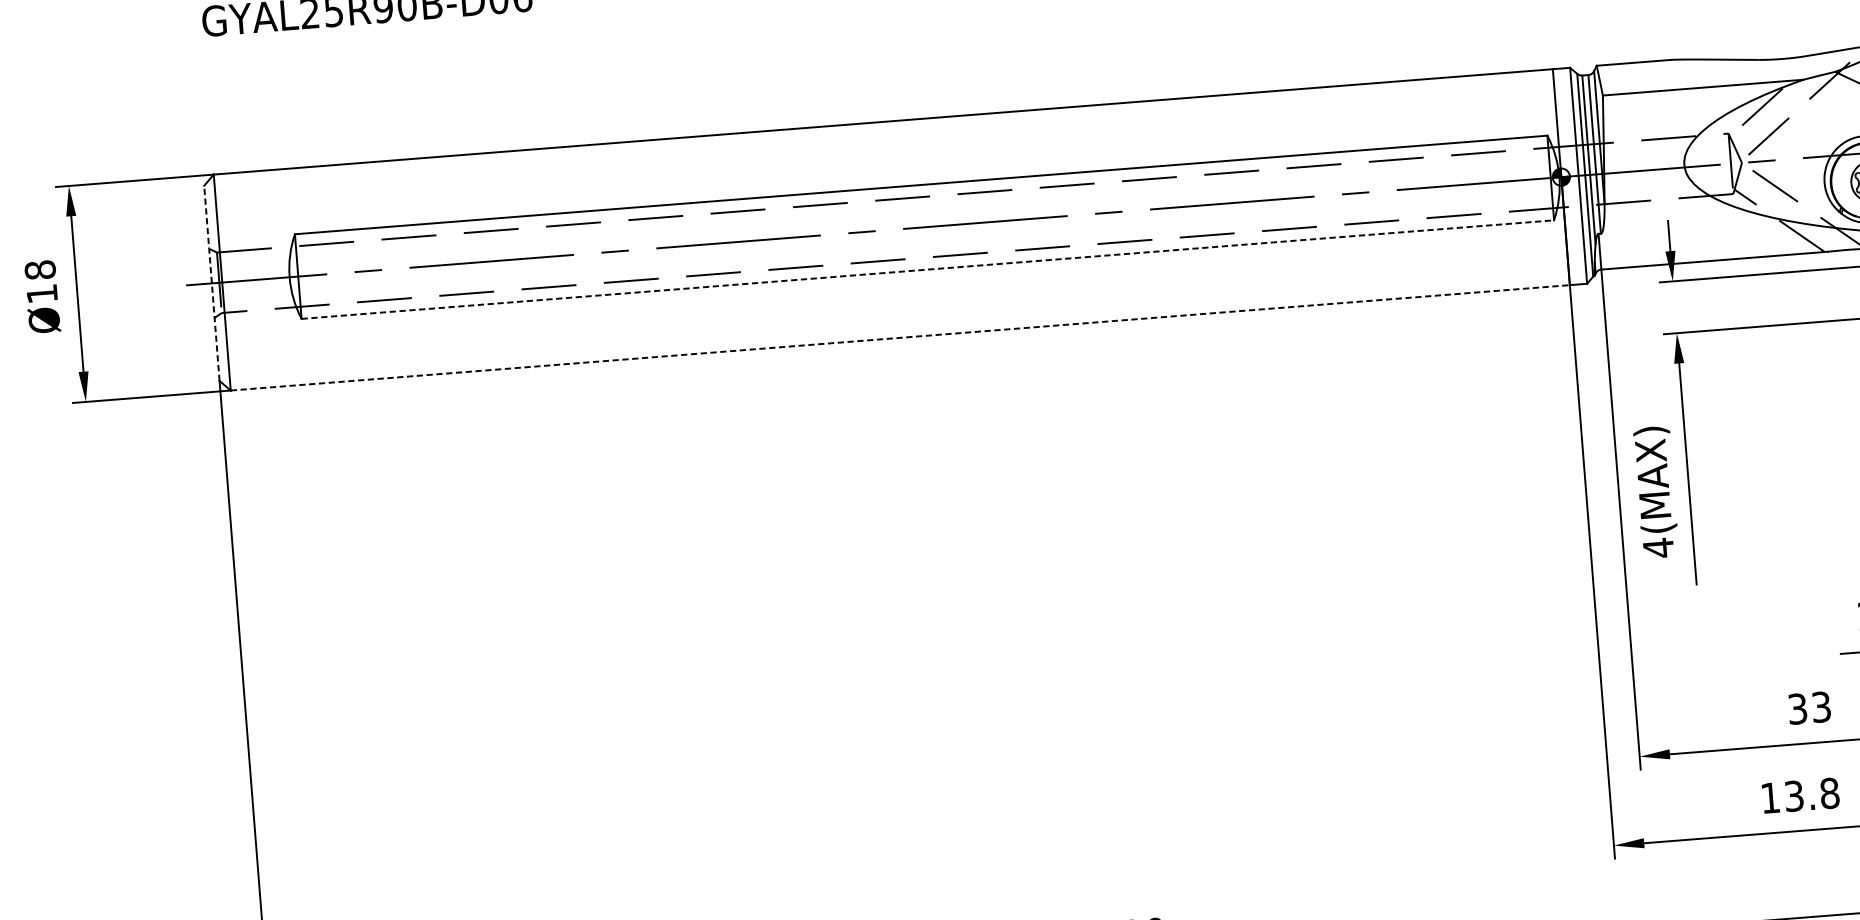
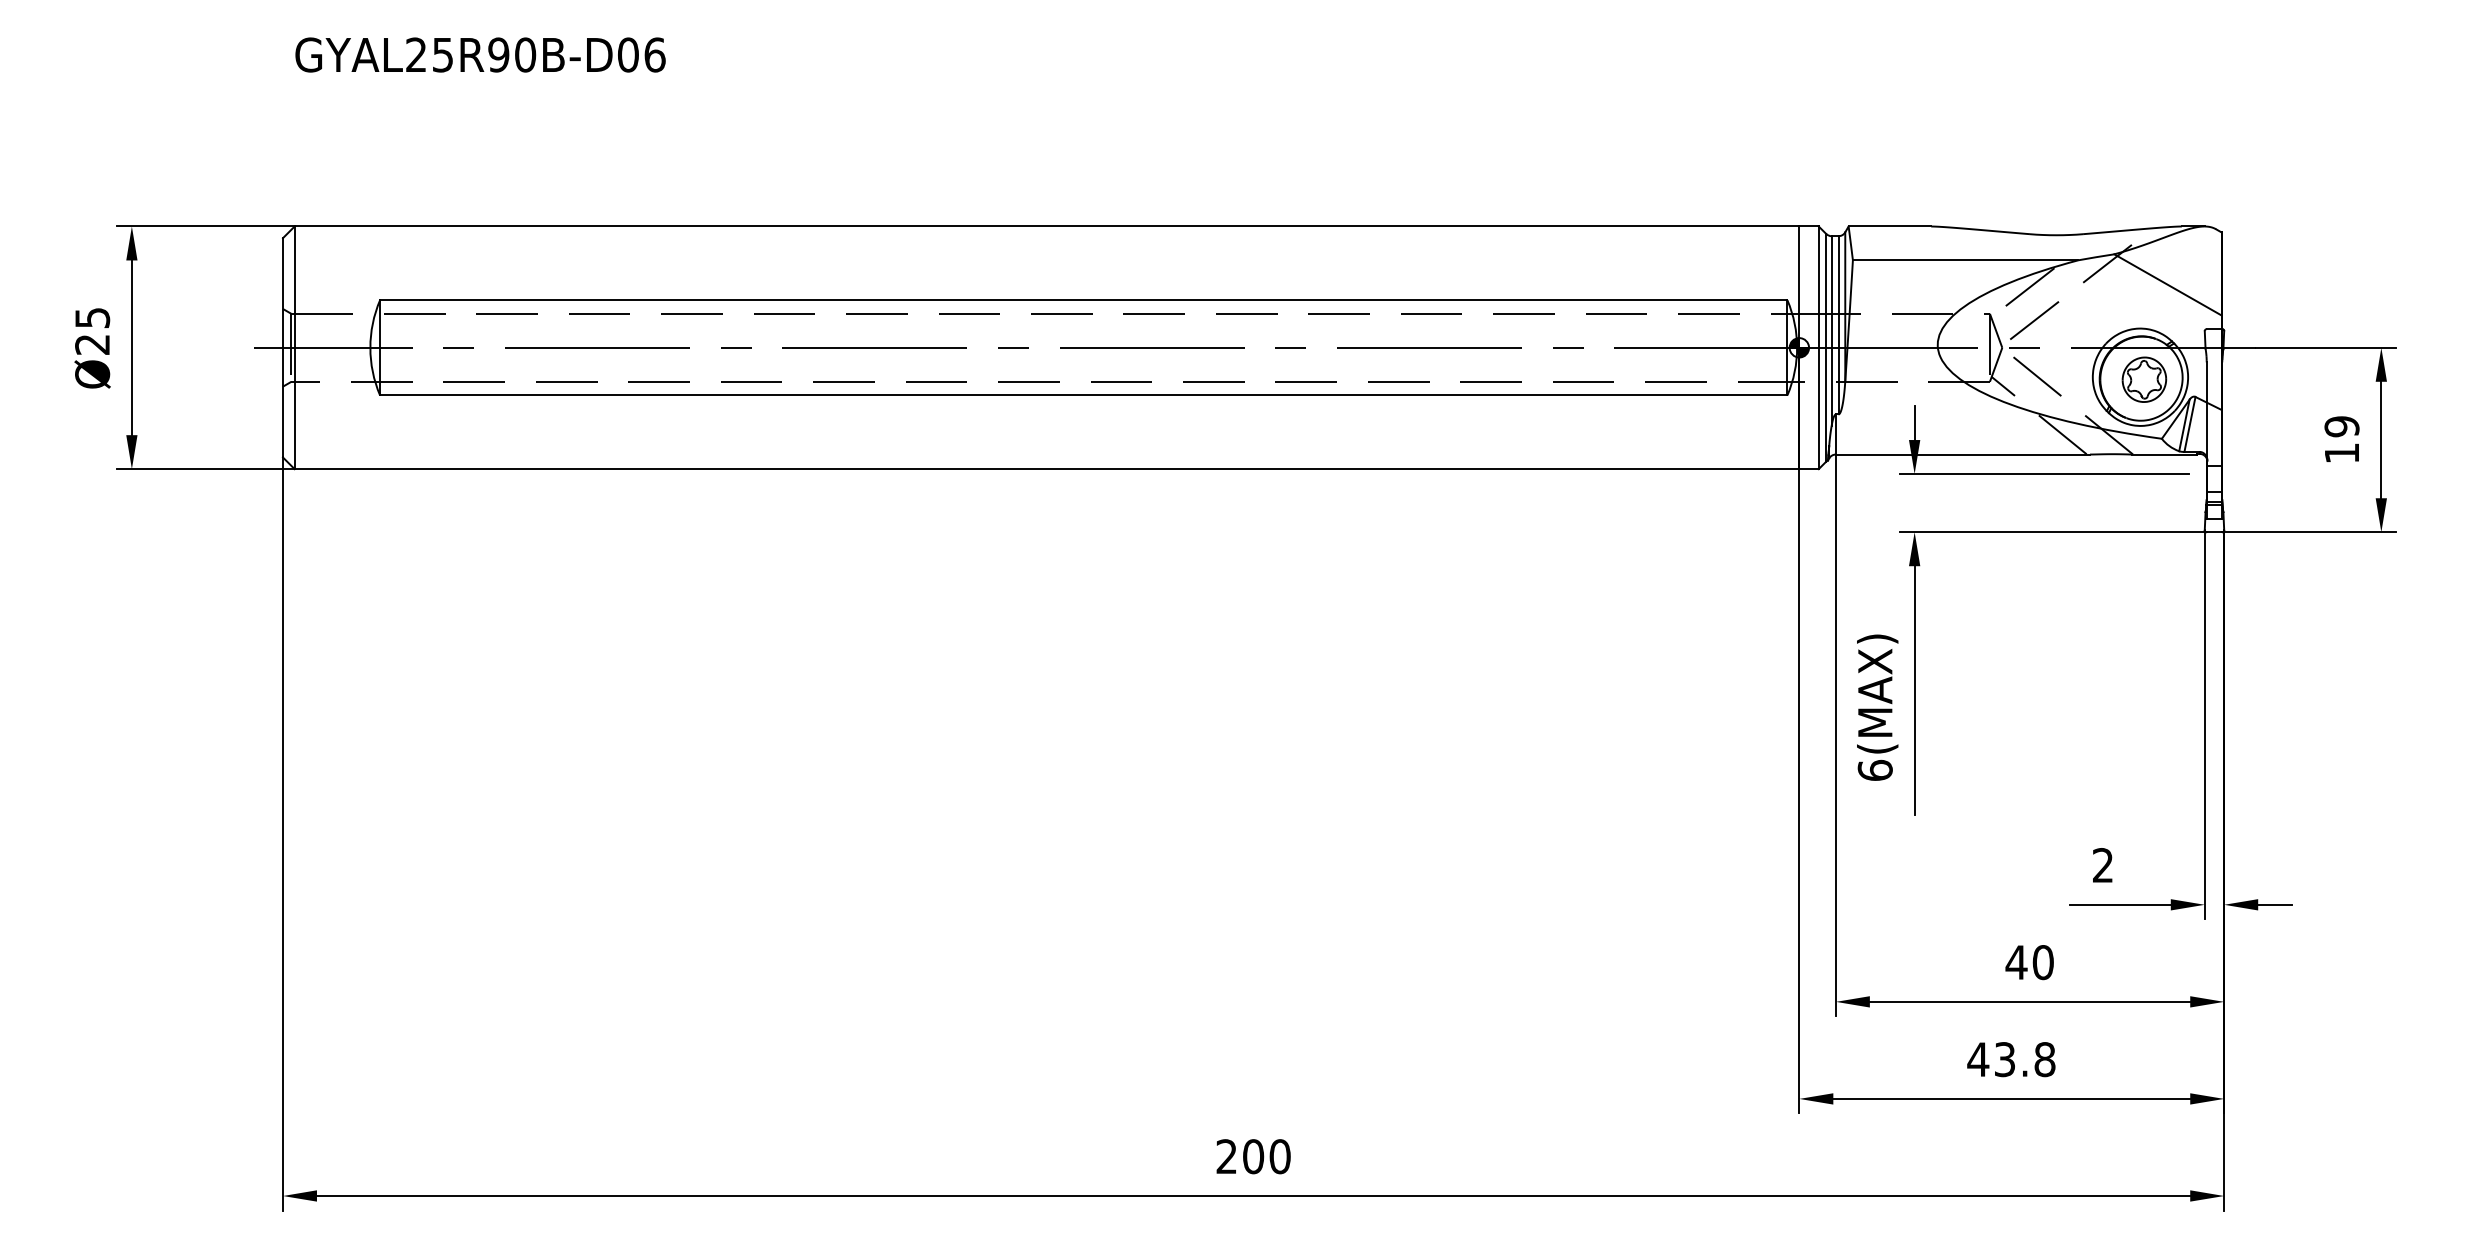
line: (927, 269) -> (1083, 395), dashed -> solid
text: (41, 281) -> (92, 330), Ø18 -> Ø25
line: (212, 283) -> (283, 347), dashed -> solid
line: (900, 338) -> (1047, 469), dashed -> solid
text: (1657, 548) -> (1874, 770), 4(MAX) -> 6(MAX)
text: (1809, 708) -> (2029, 962), 33 -> 40
text: (1770, 797) -> (1978, 1059), 13.8 -> 43.8

